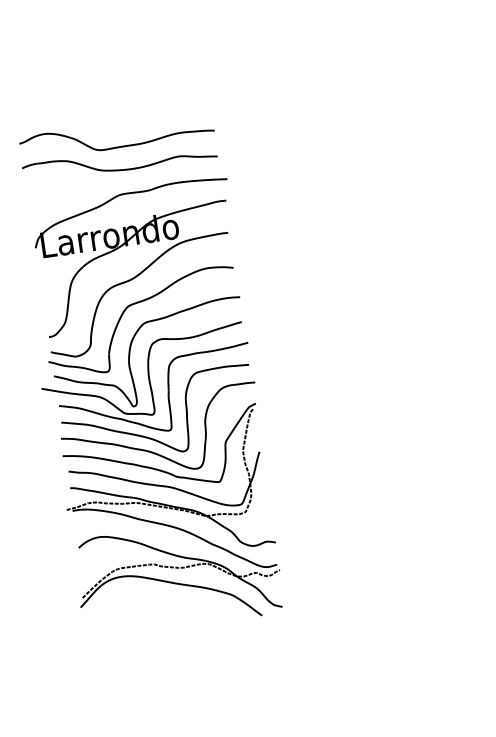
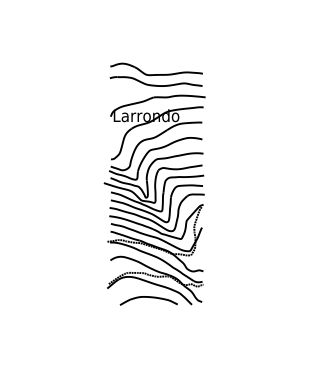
curve: (173, 615) -> (150, 298), added

